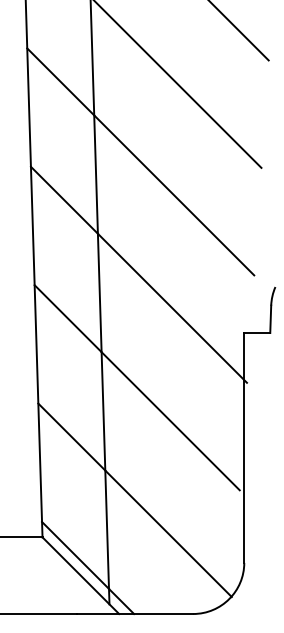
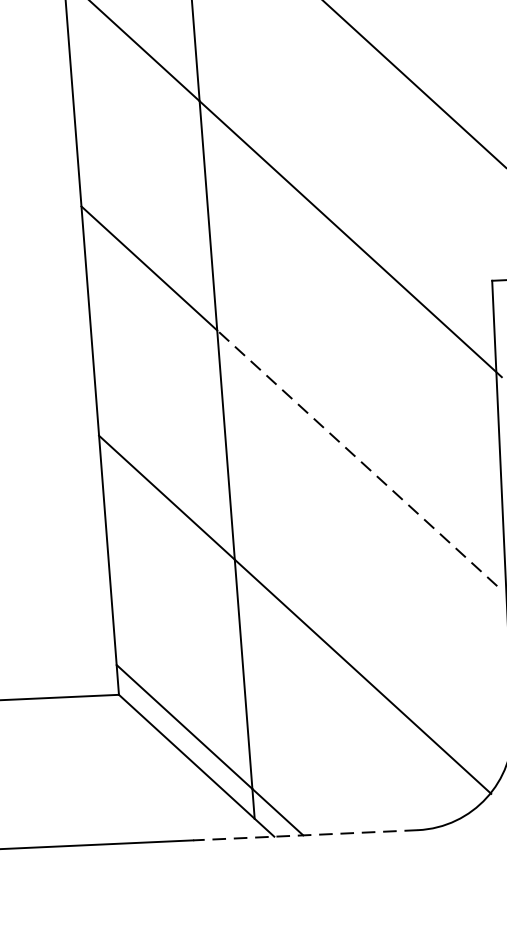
line: (170, 421) -> (356, 458), solid -> dashed
line: (135, 614) -> (306, 836), solid -> dashed

